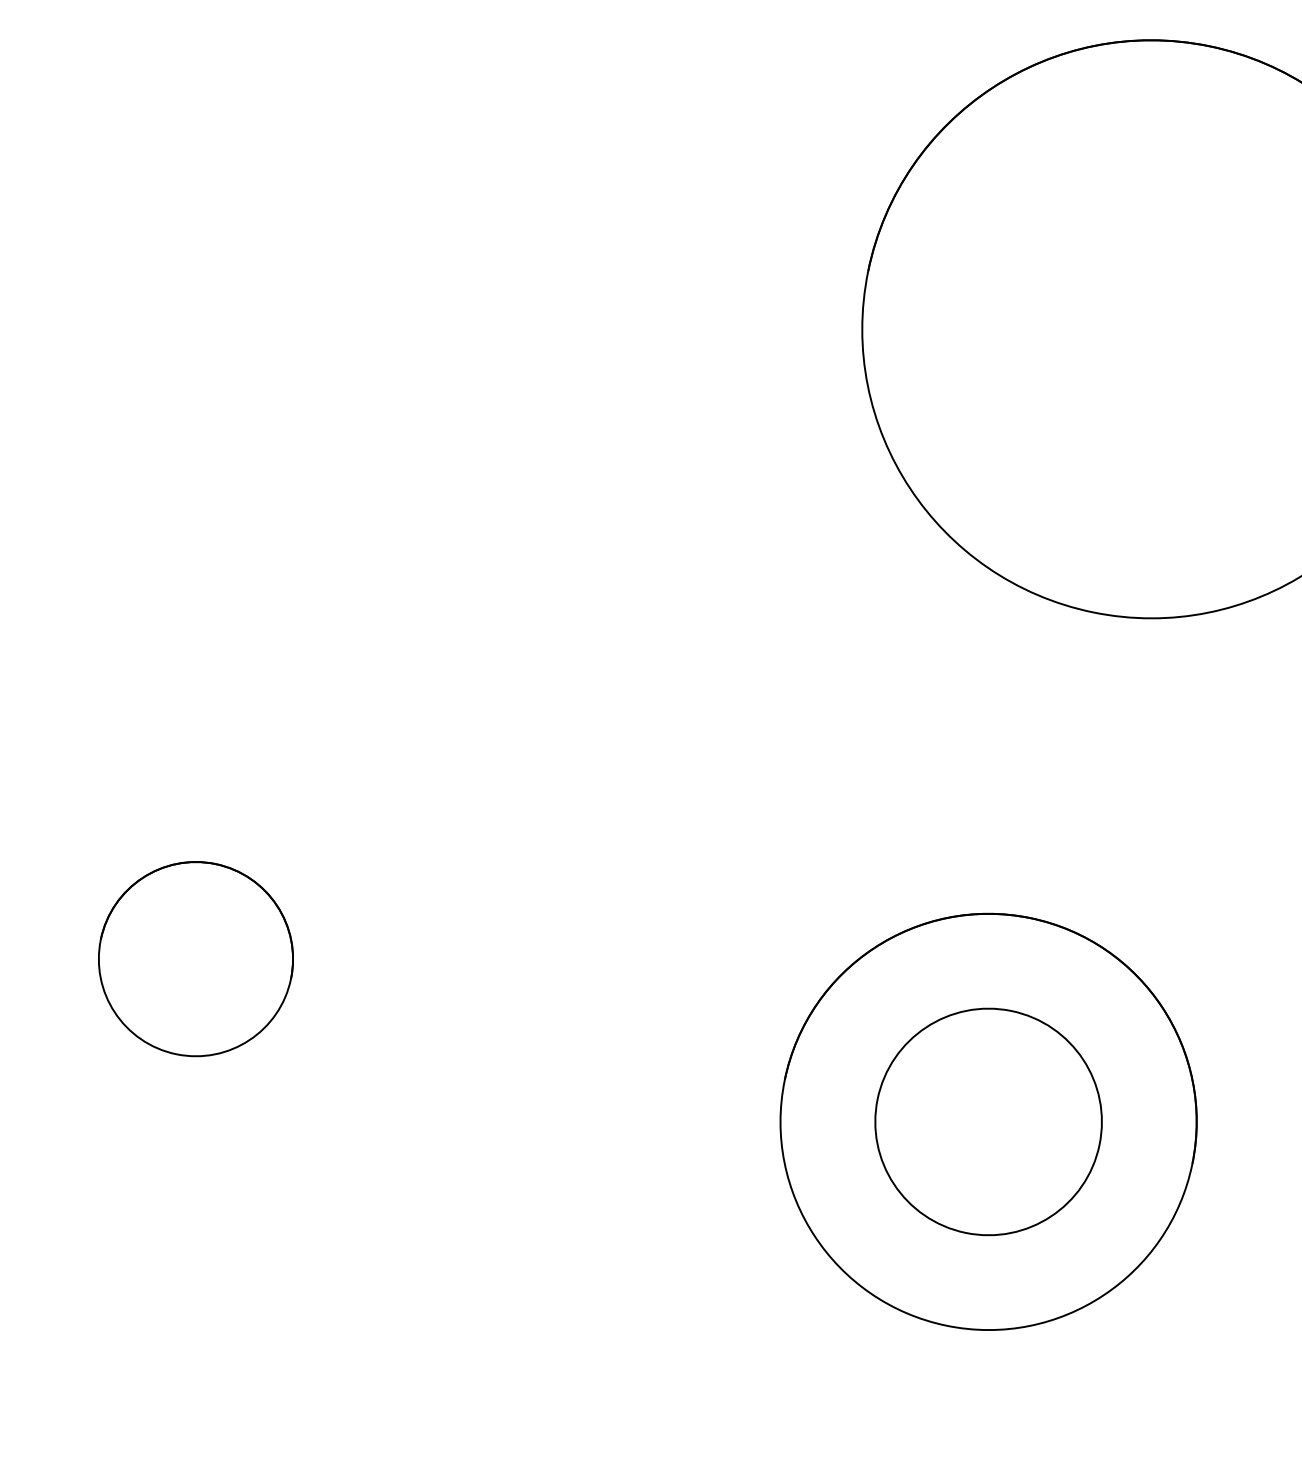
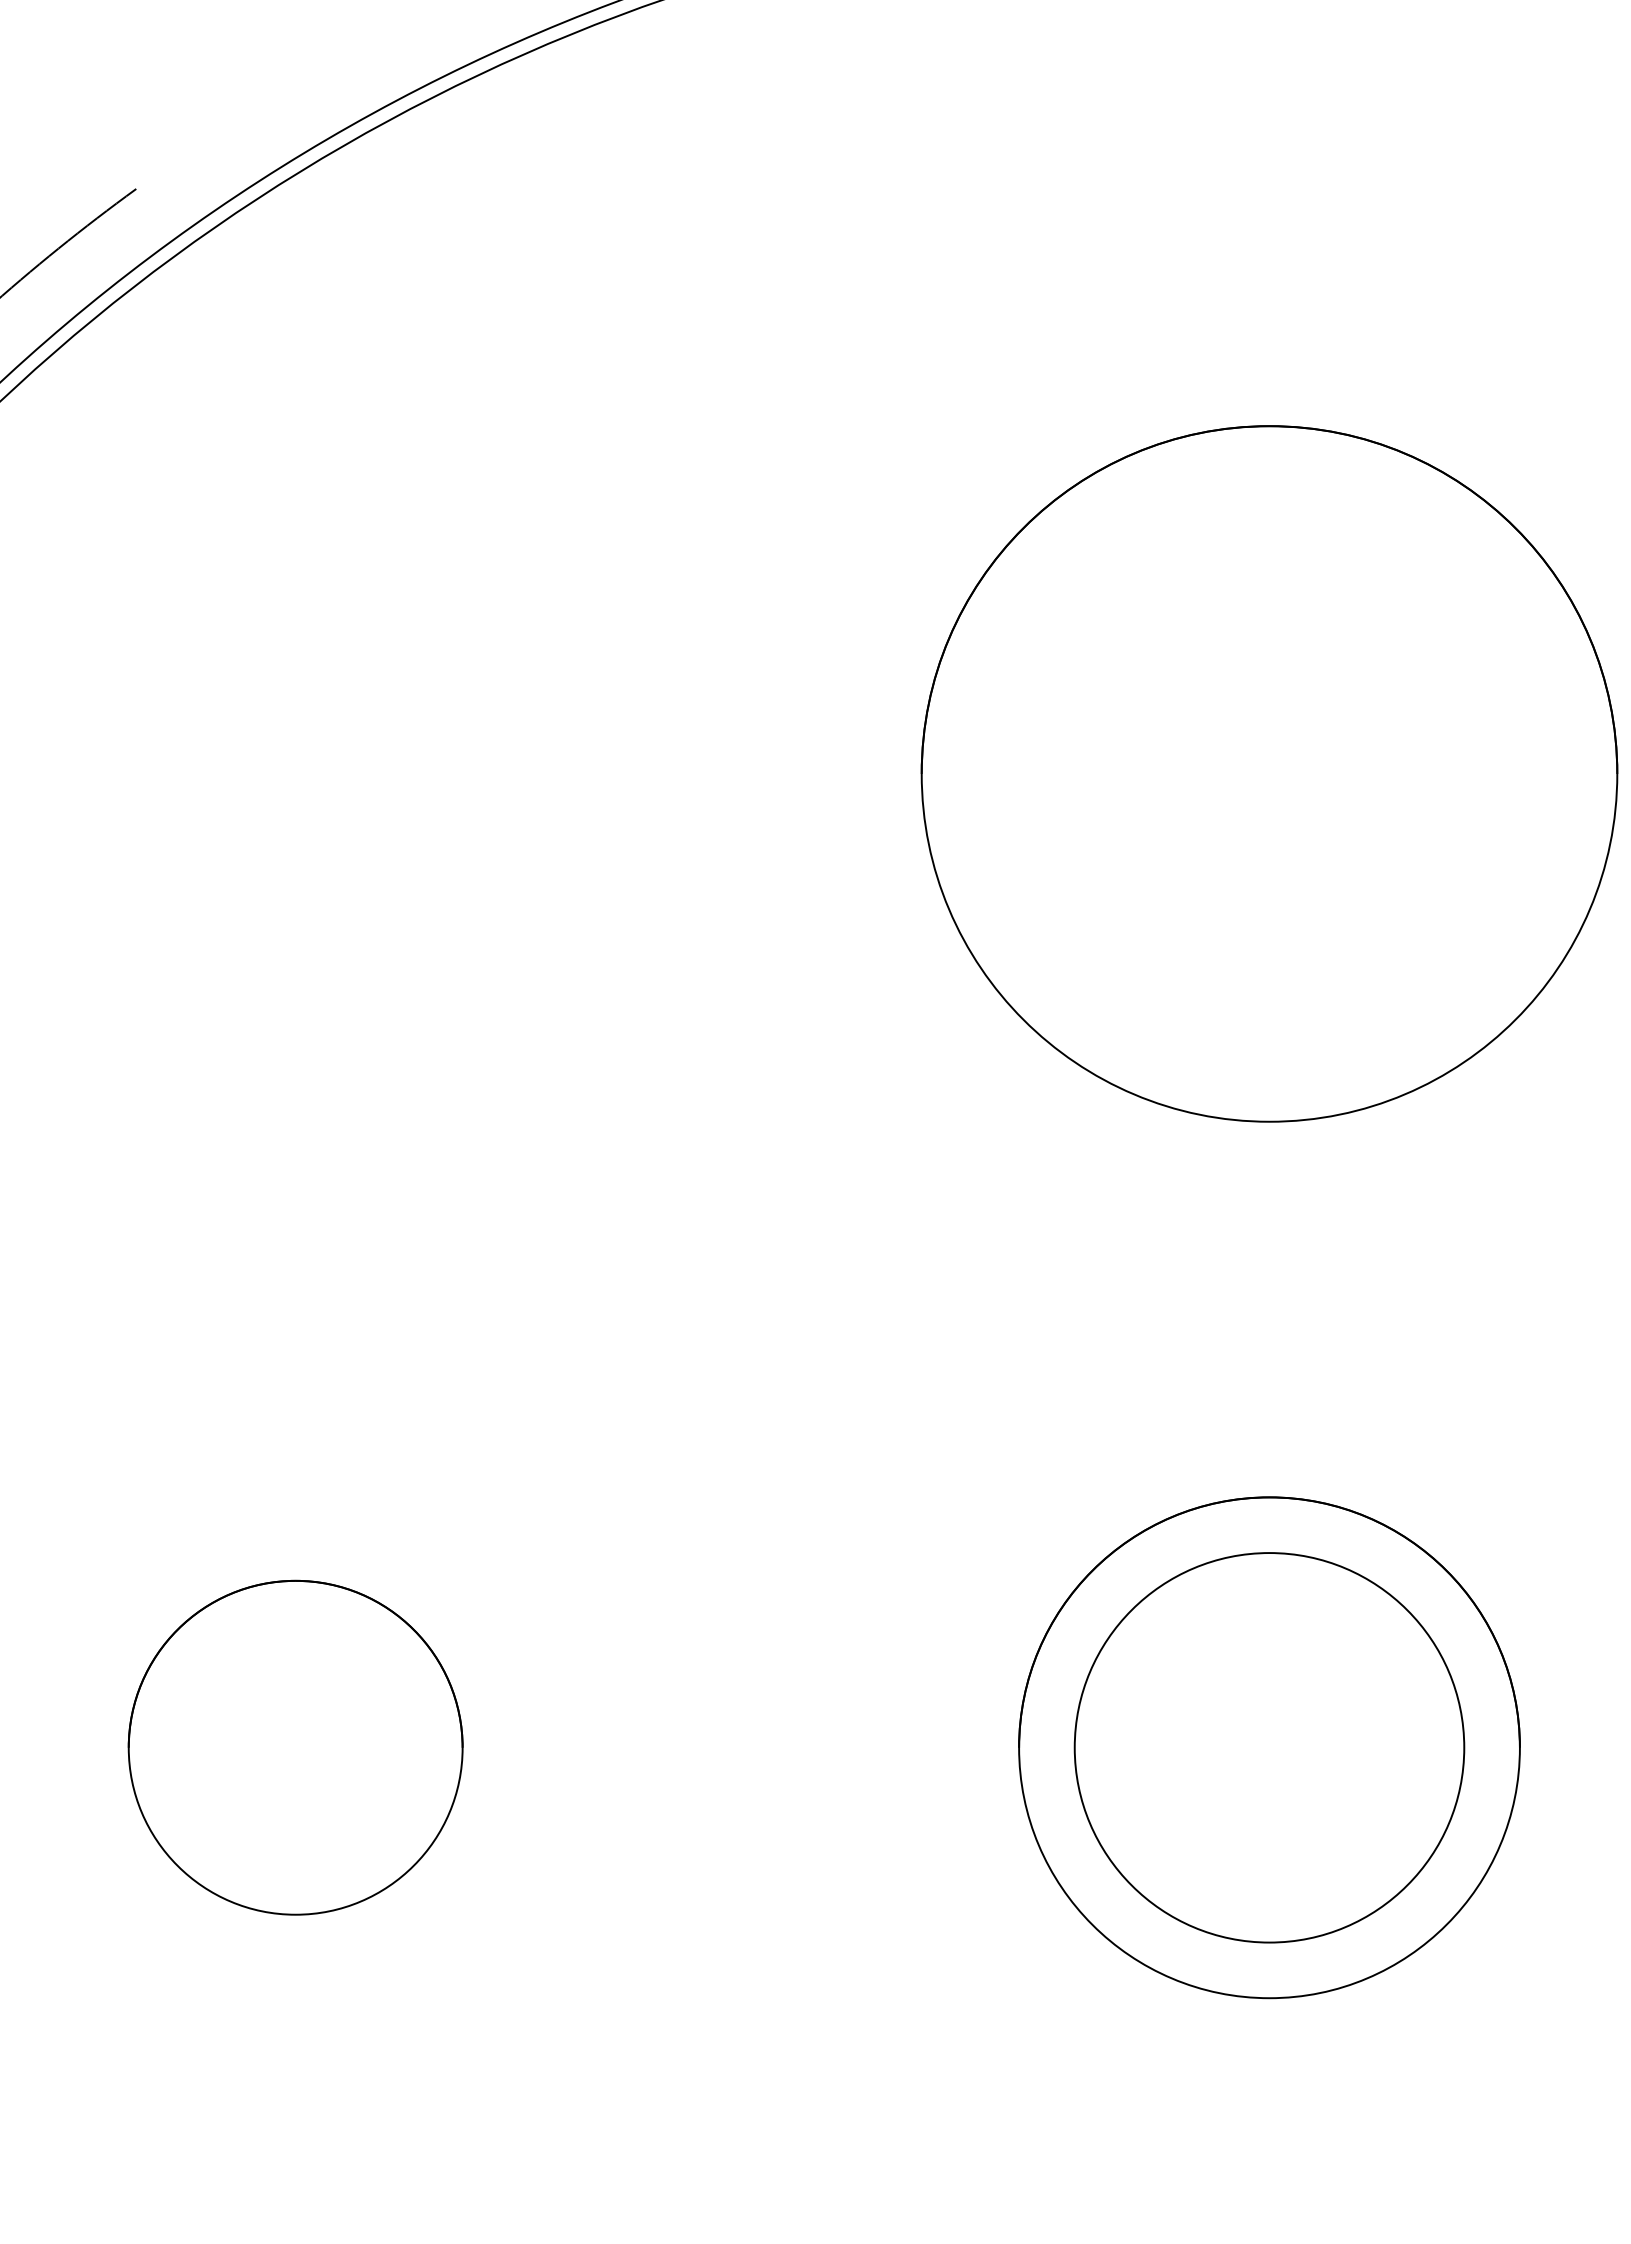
part: (195, 958) -> (295, 1747), size x1.43
circle: (988, 1121) -> (1269, 1747), size x1.43

